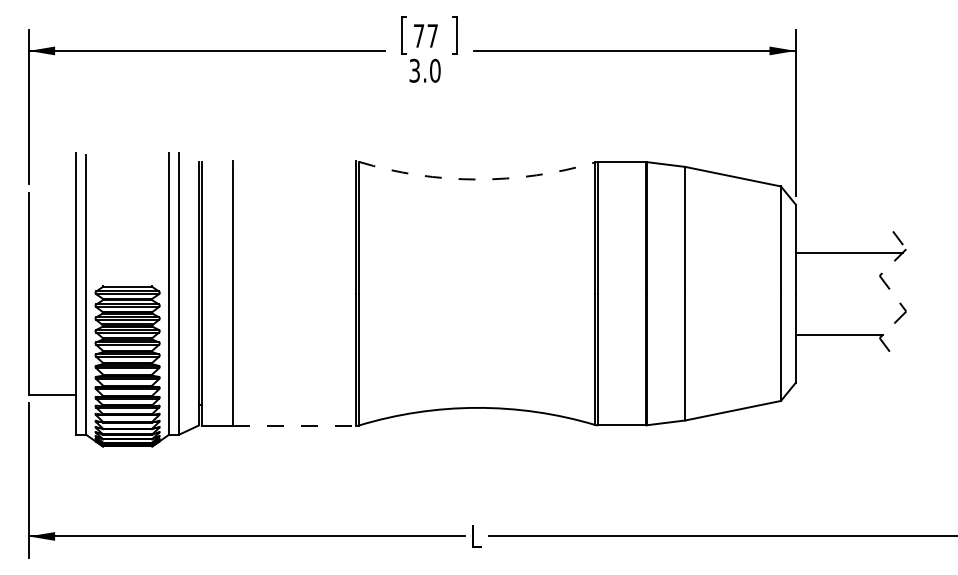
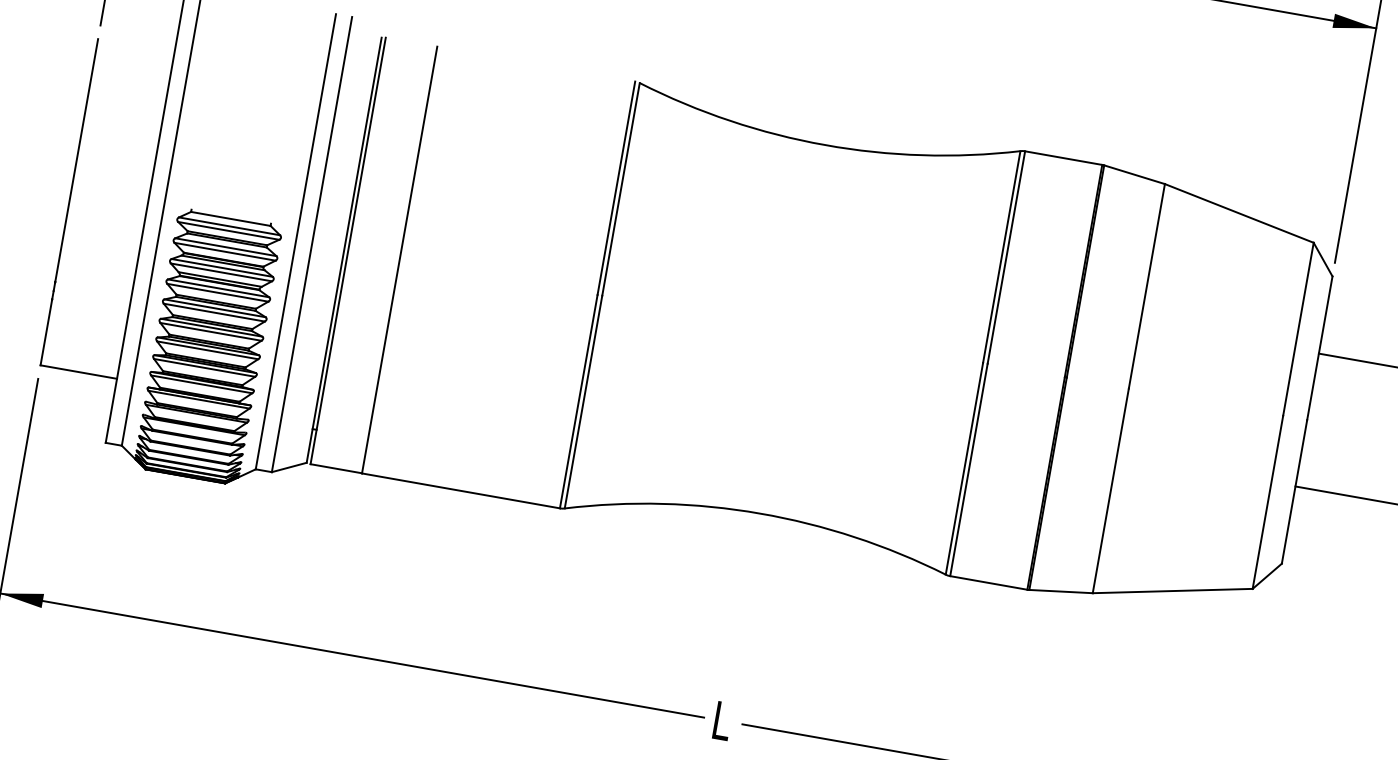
arc: (476, 179) -> (824, 144), dashed -> solid
line: (295, 425) -> (462, 490), dashed -> solid

